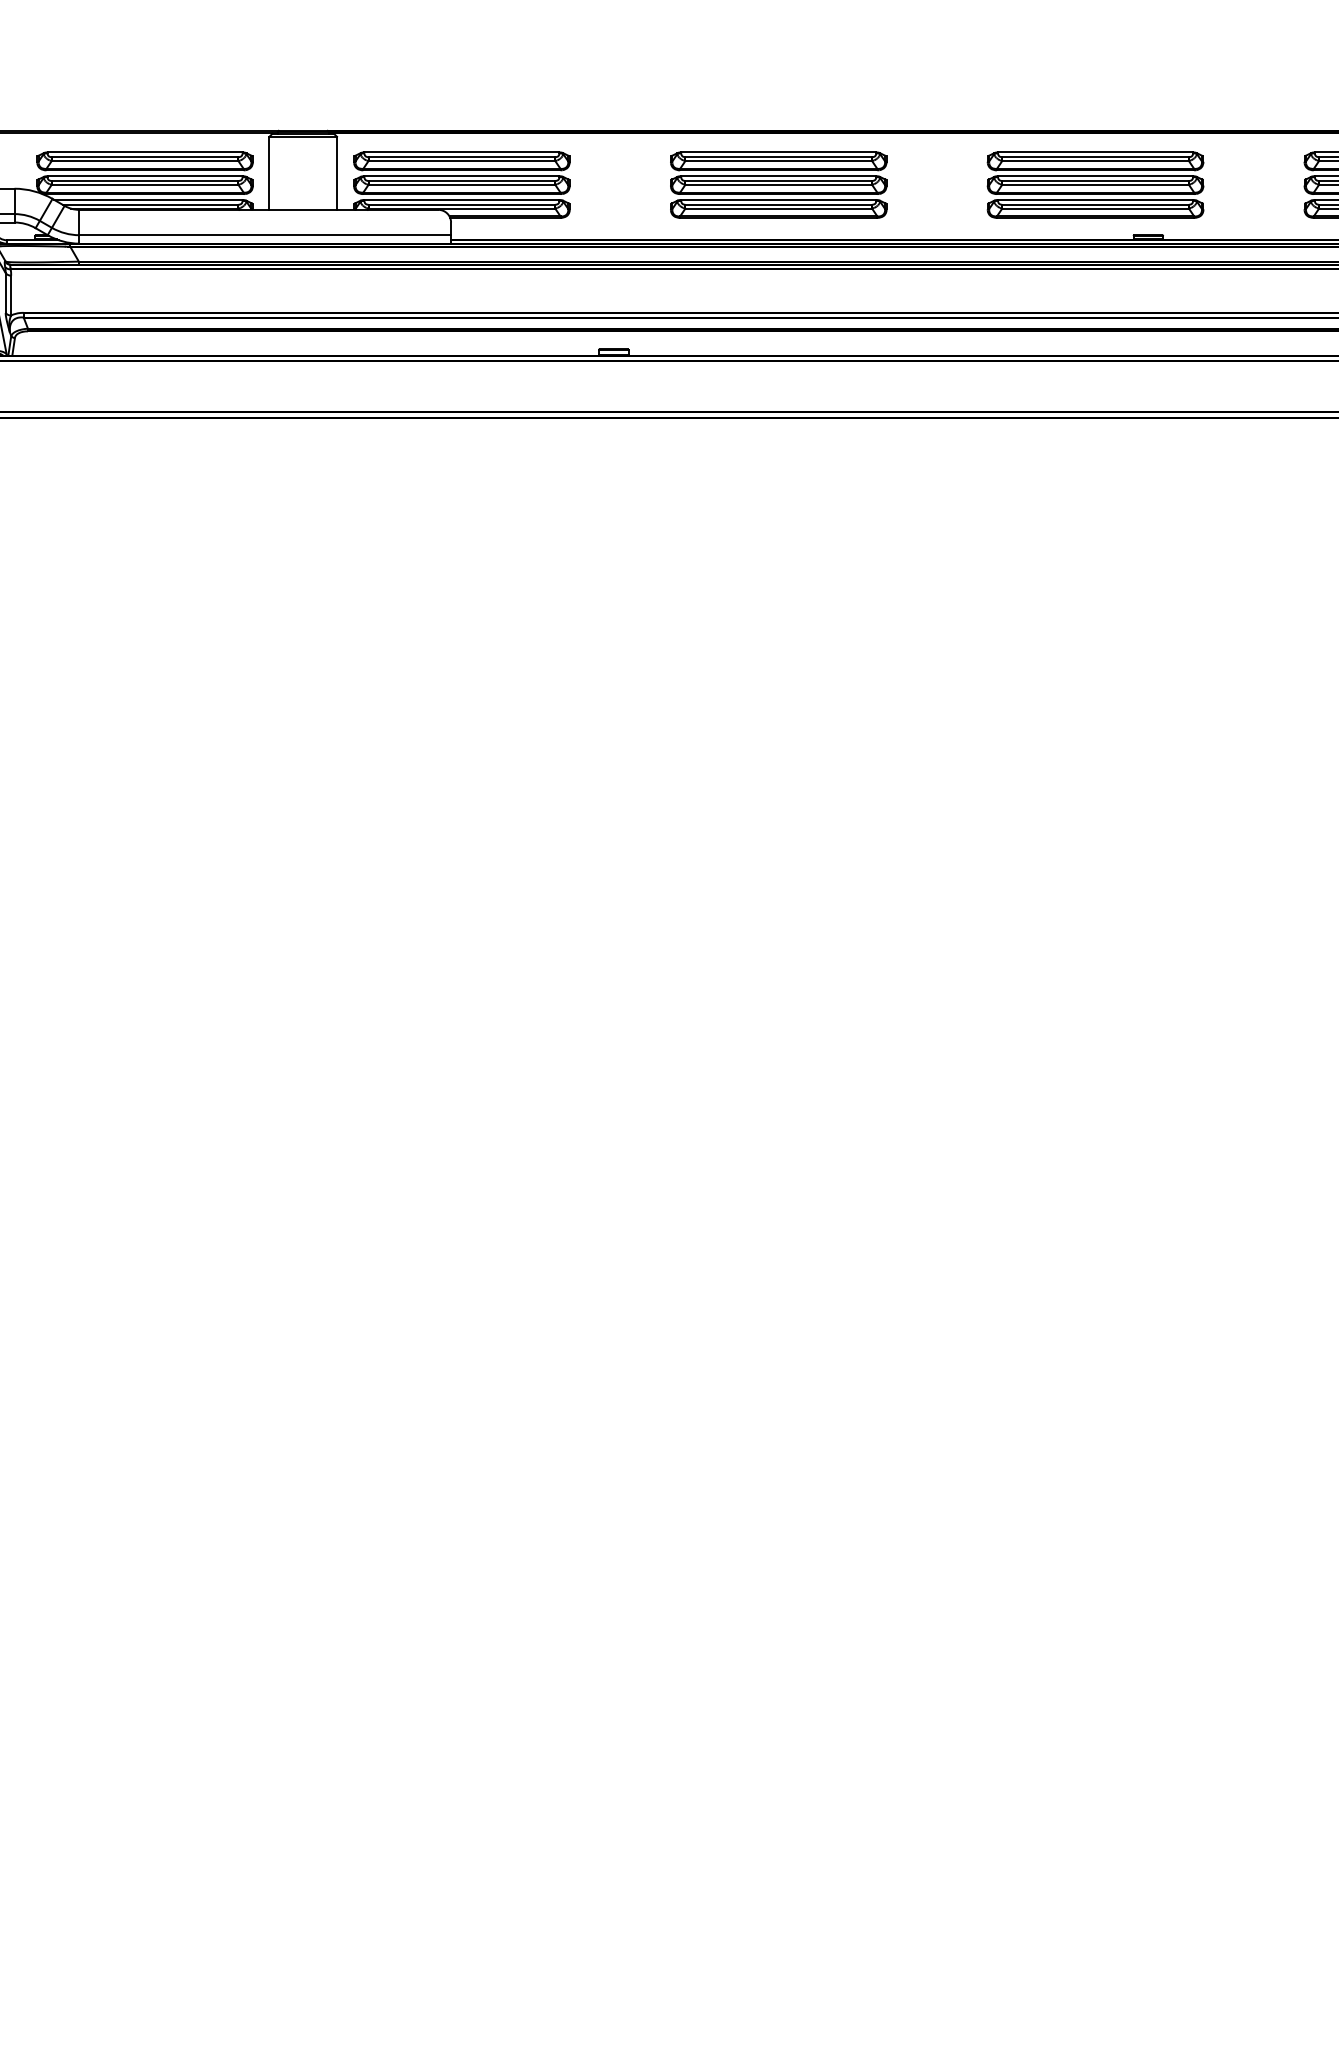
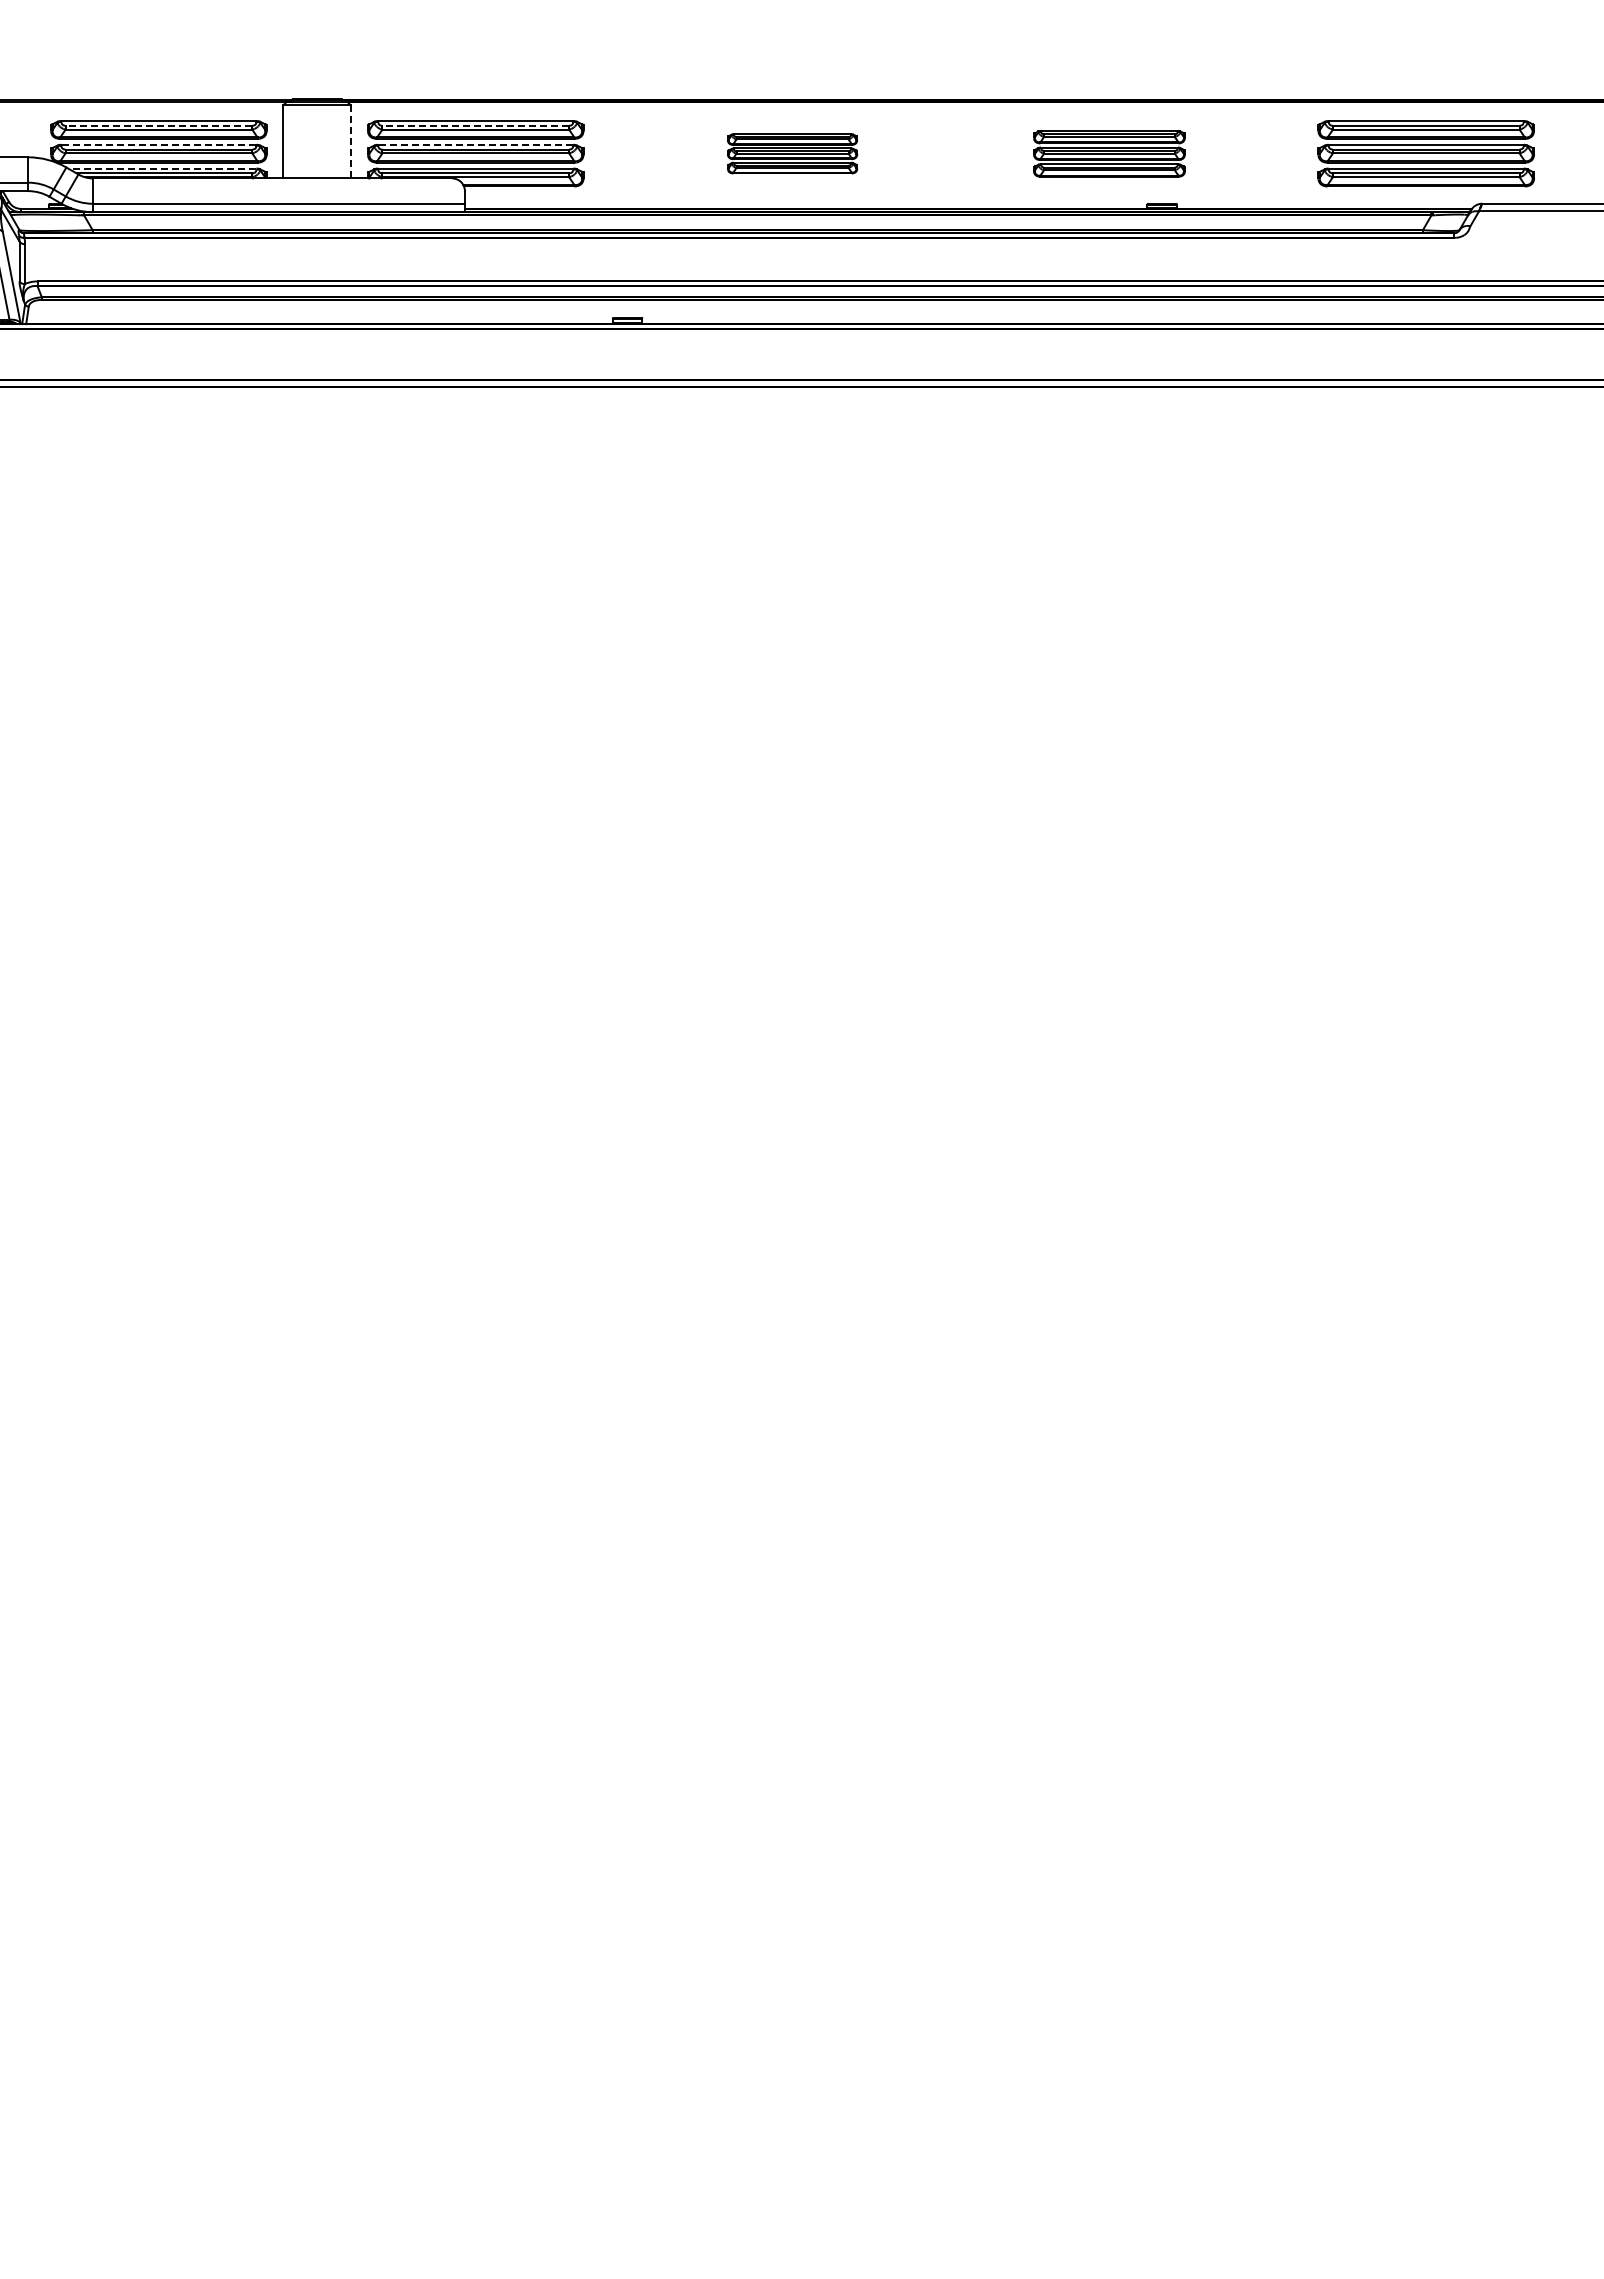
line: (144, 156) -> (158, 125), solid -> dashed
line: (461, 156) -> (475, 125), solid -> dashed
line: (336, 172) -> (350, 141), solid -> dashed
line: (144, 175) -> (158, 144), solid -> dashed
line: (461, 175) -> (475, 144), solid -> dashed
part: (778, 184) -> (792, 153), size x0.6
part: (1095, 184) -> (1109, 153), size x0.7
line: (147, 199) -> (161, 168), solid -> dashed

